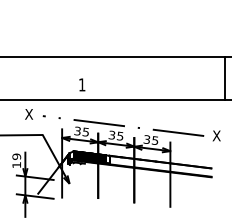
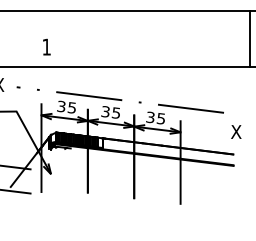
text: (82, 84) -> (47, 46), moved
text: (216, 135) -> (236, 131), moved

